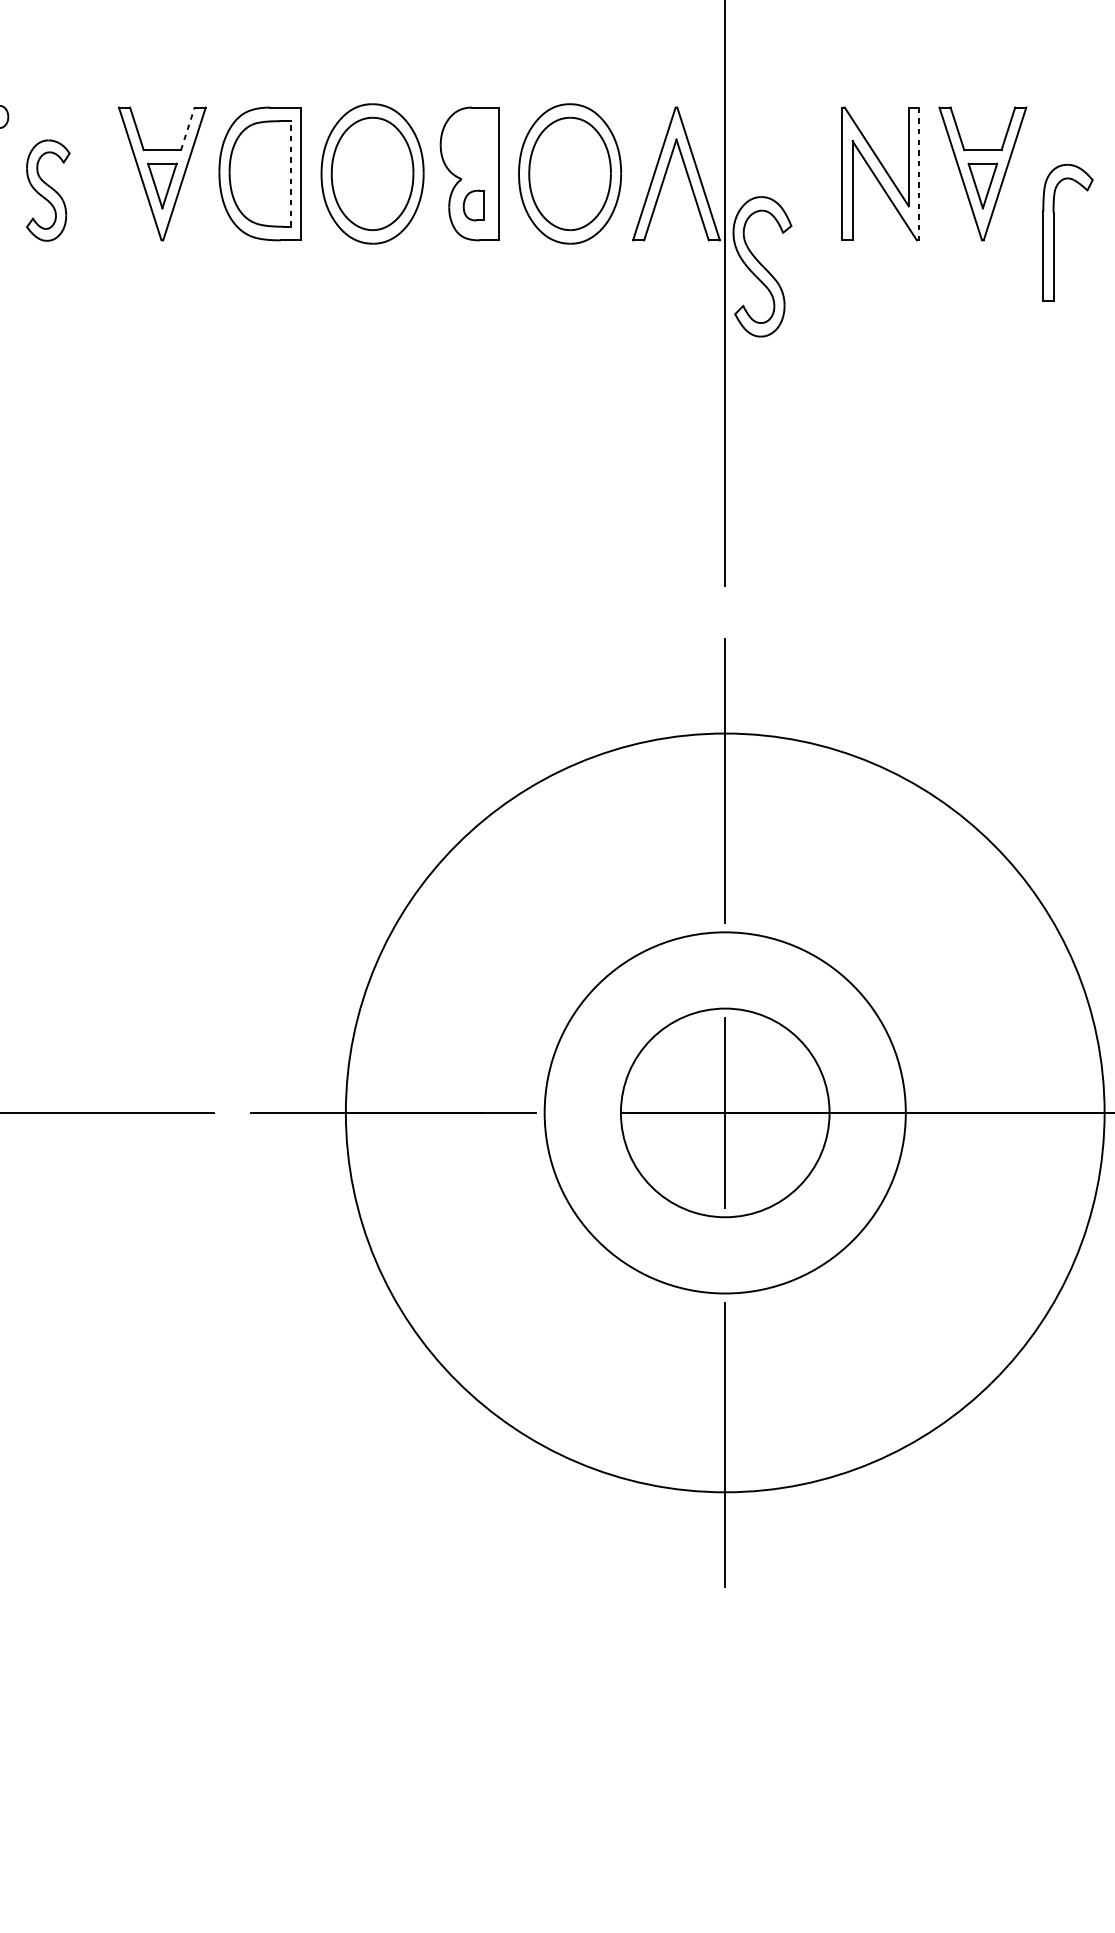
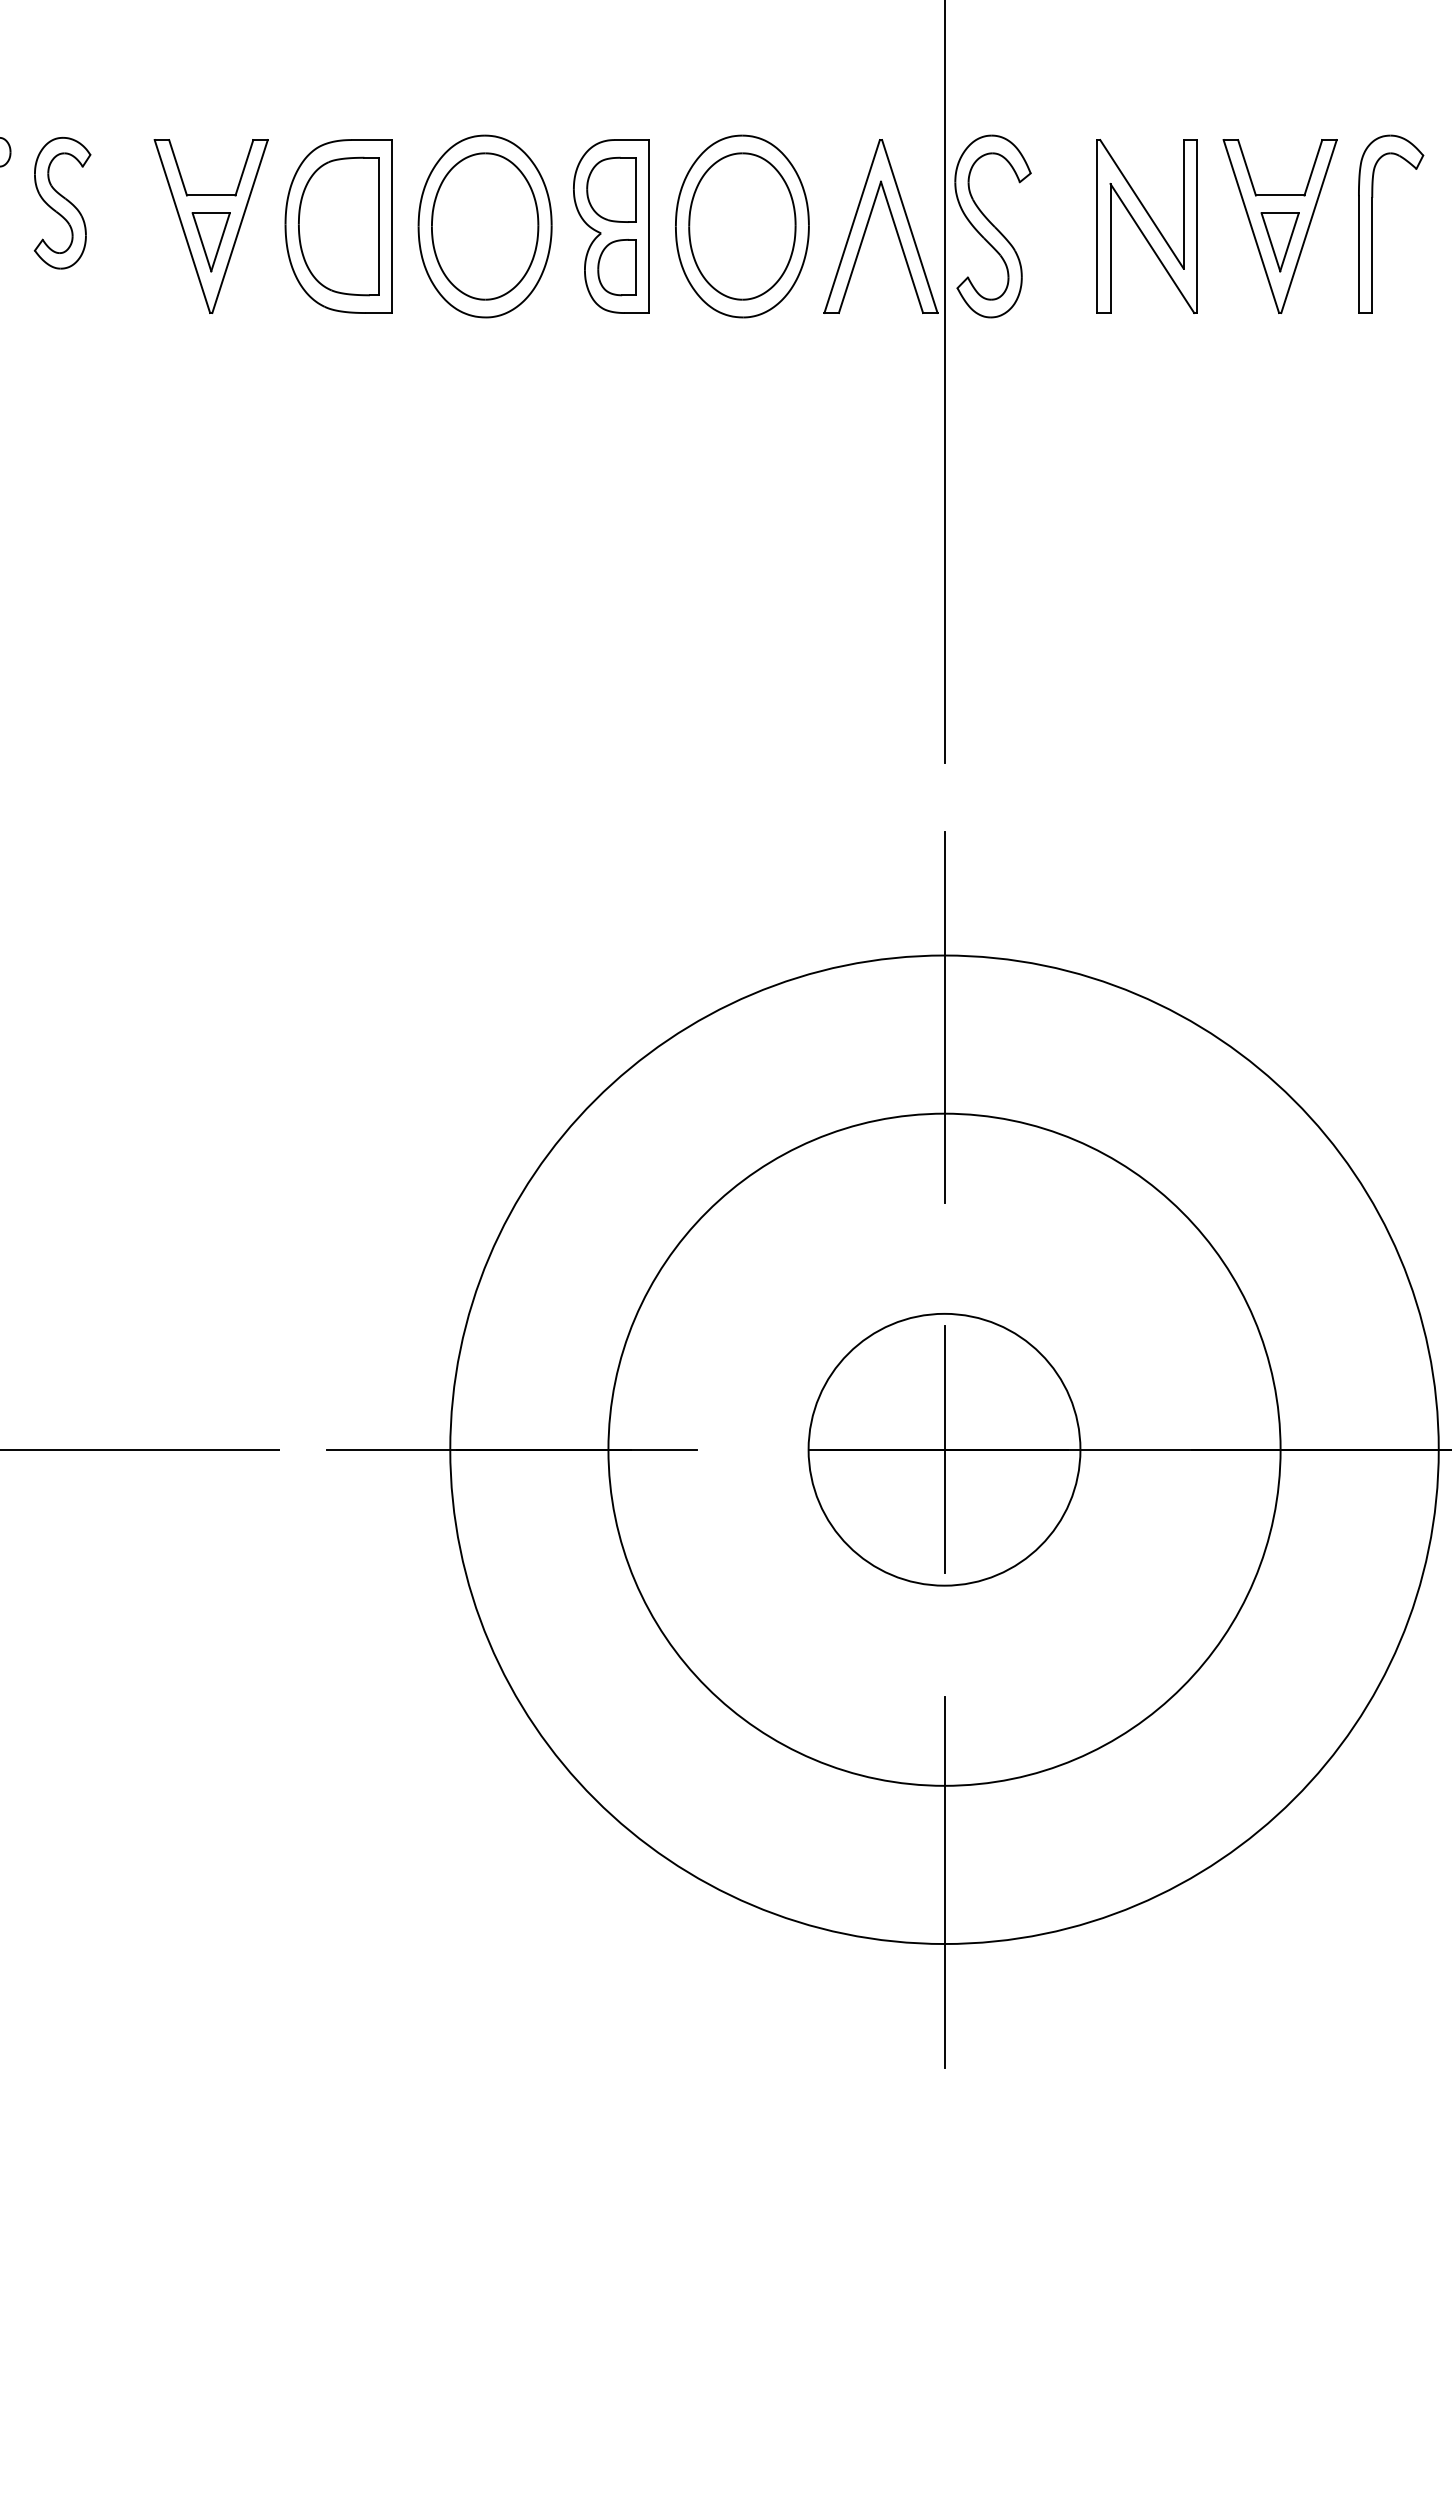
line: (187, 128) -> (244, 167), dashed -> solid
part: (469, 145) -> (611, 189), added
line: (290, 173) -> (378, 226), dashed -> solid
line: (919, 174) -> (1197, 227), dashed -> solid
part: (48, 190) -> (62, 203), moved
part: (473, 205) -> (616, 267), size x1.43
part: (1053, 232) -> (1372, 223), moved
part: (762, 266) -> (992, 226), moved
circle: (725, 1112) -> (944, 1449), size x1.43

